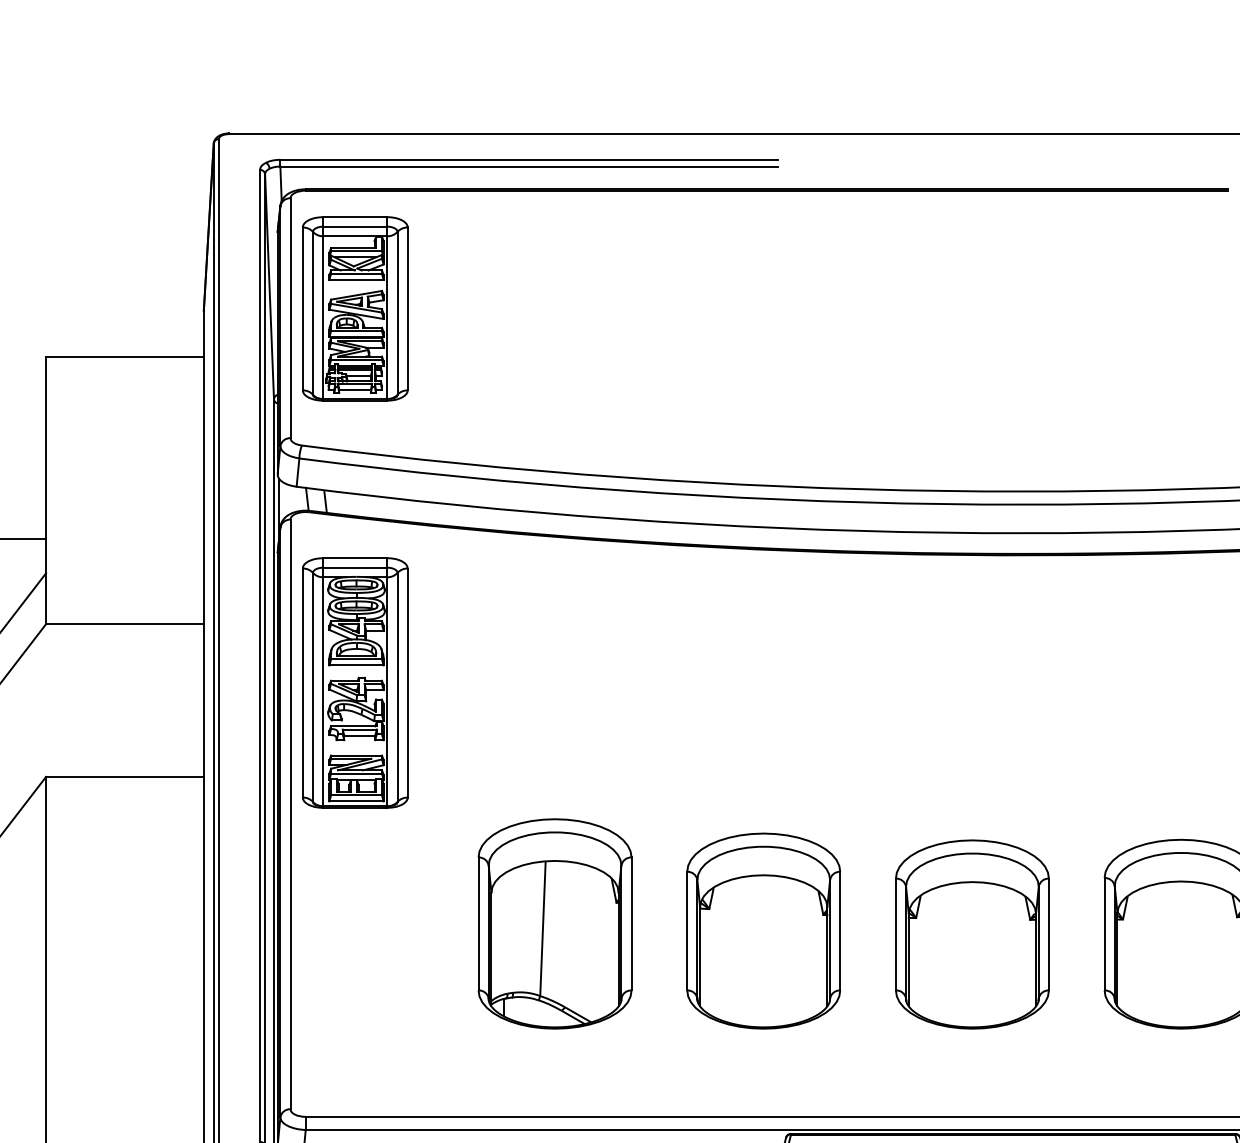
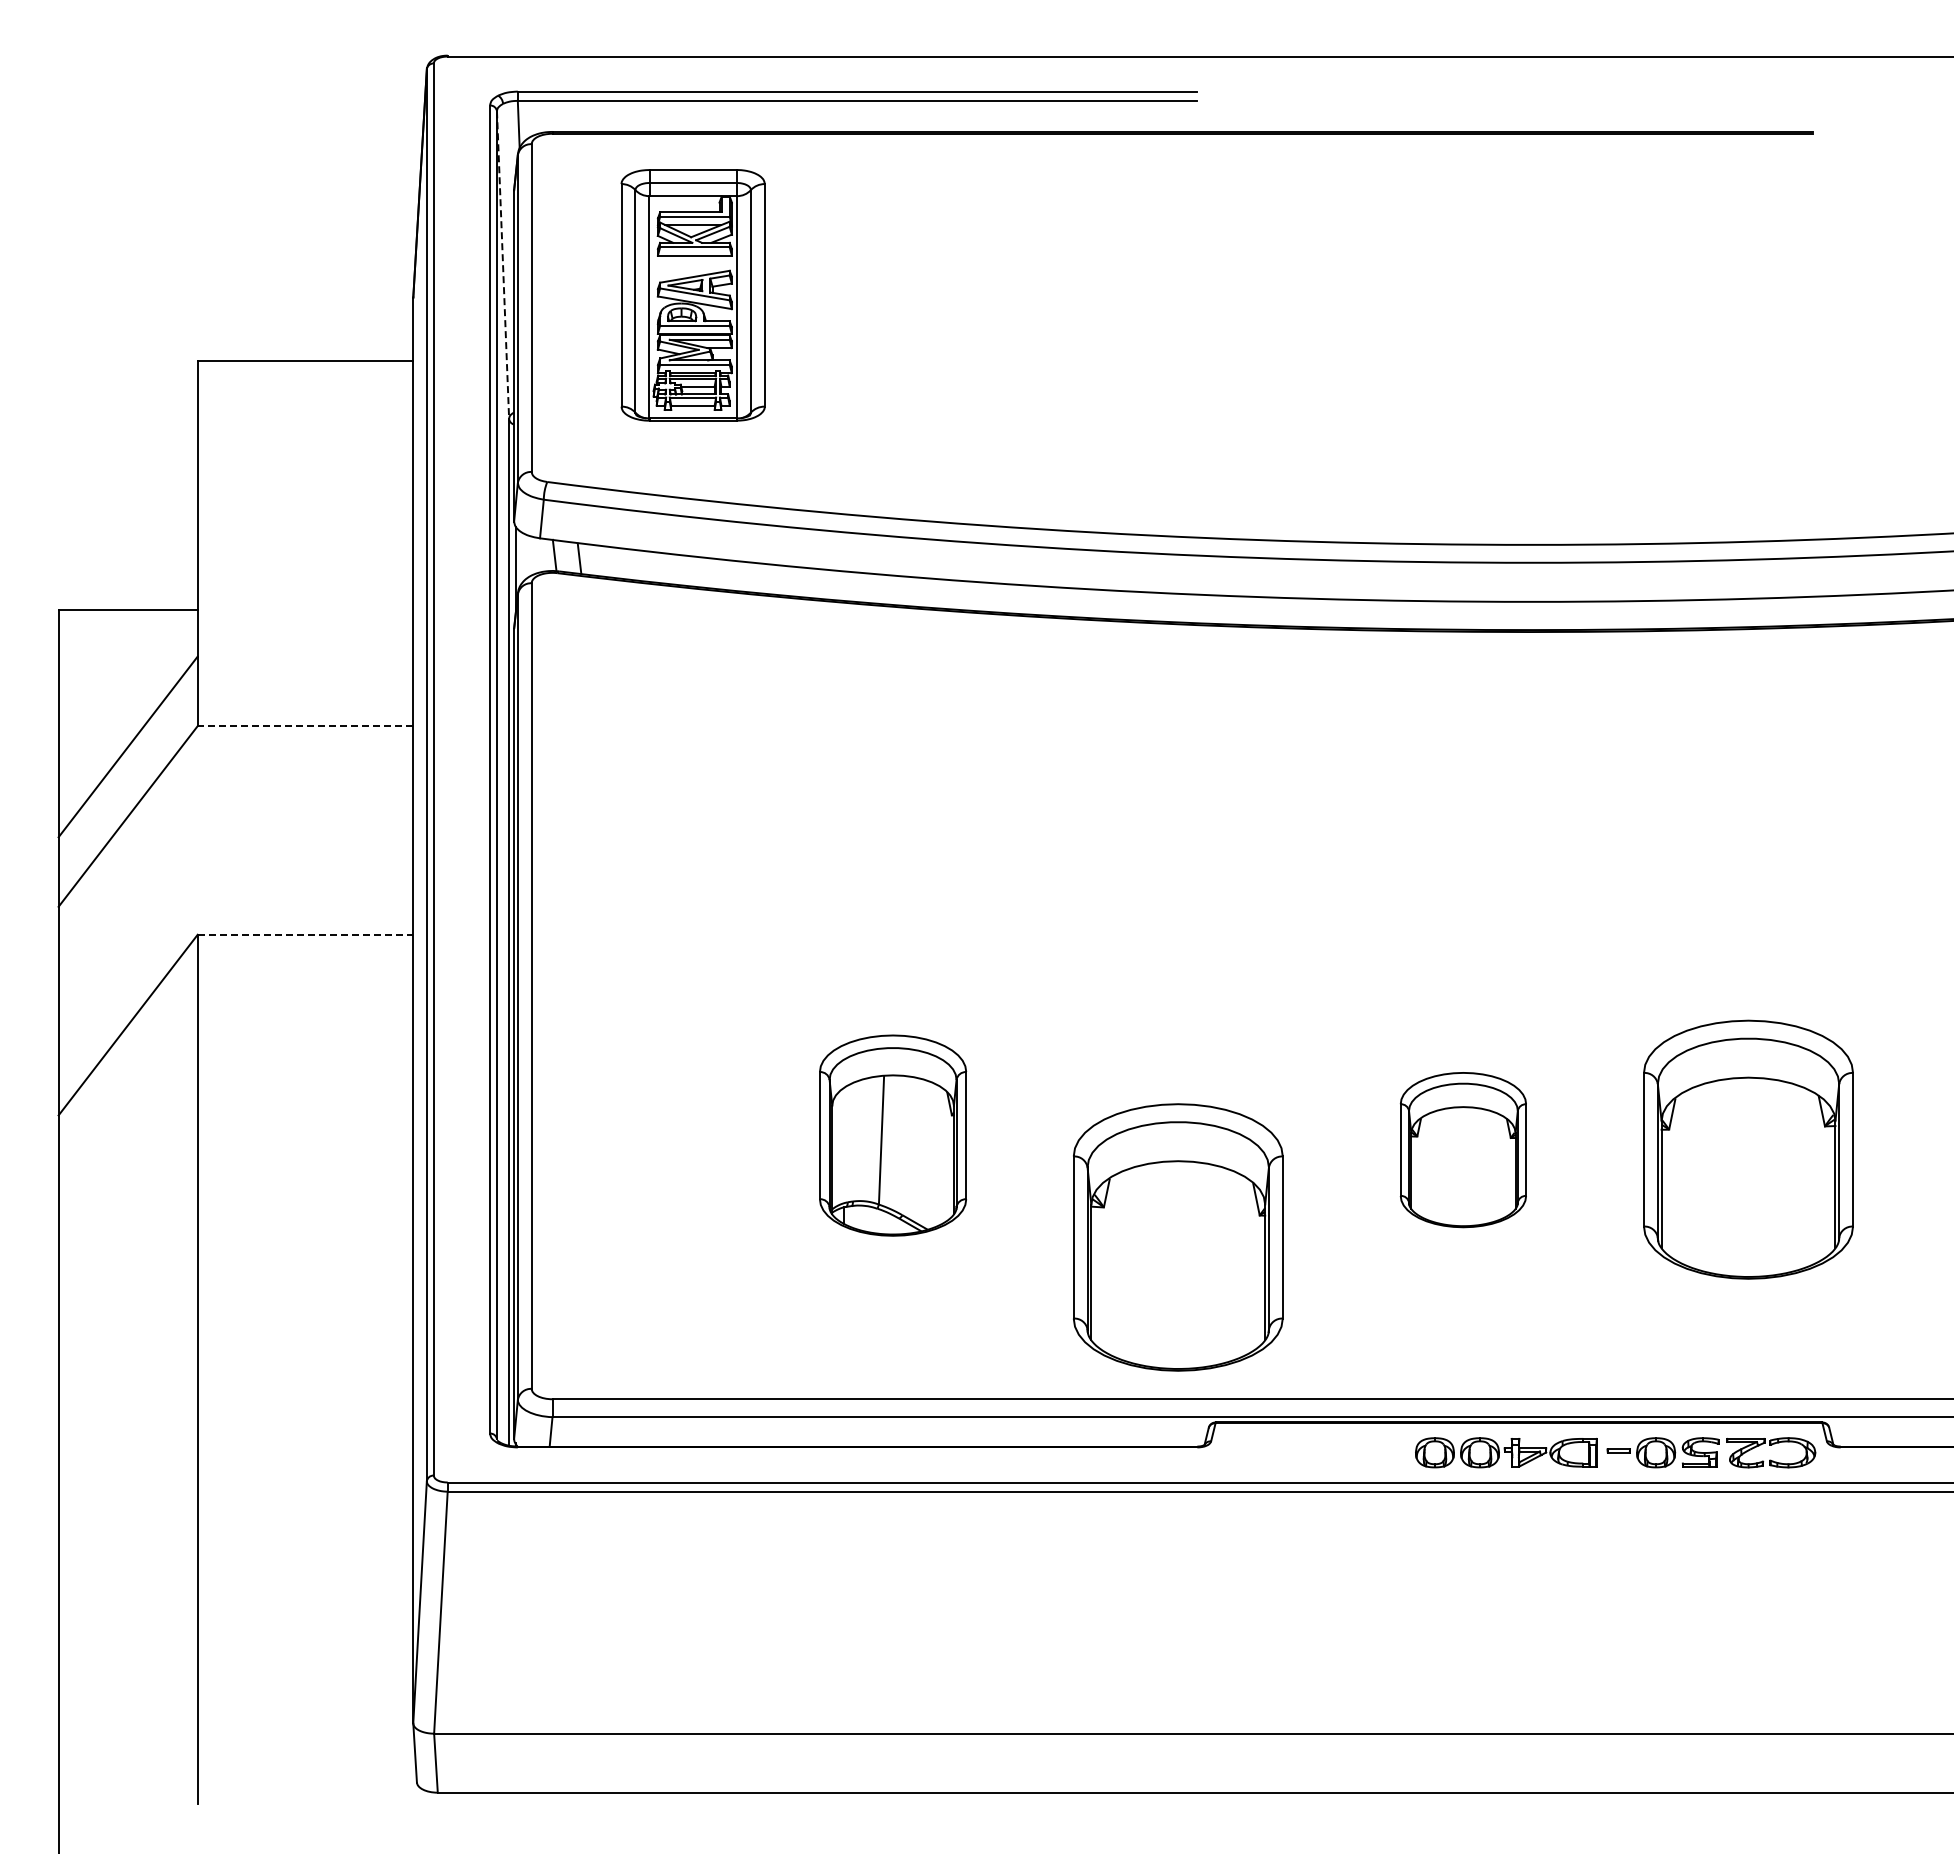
line: (269, 287) -> (503, 265), solid -> dashed
part: (354, 309) -> (692, 295), moved
line: (124, 624) -> (305, 726), solid -> dashed
part: (354, 683) -> (619, 806), removed
line: (124, 776) -> (305, 934), solid -> dashed
part: (554, 923) -> (892, 1135), size x0.7
part: (763, 931) -> (1178, 1237), moved
part: (972, 934) -> (1463, 1149), size x0.6

